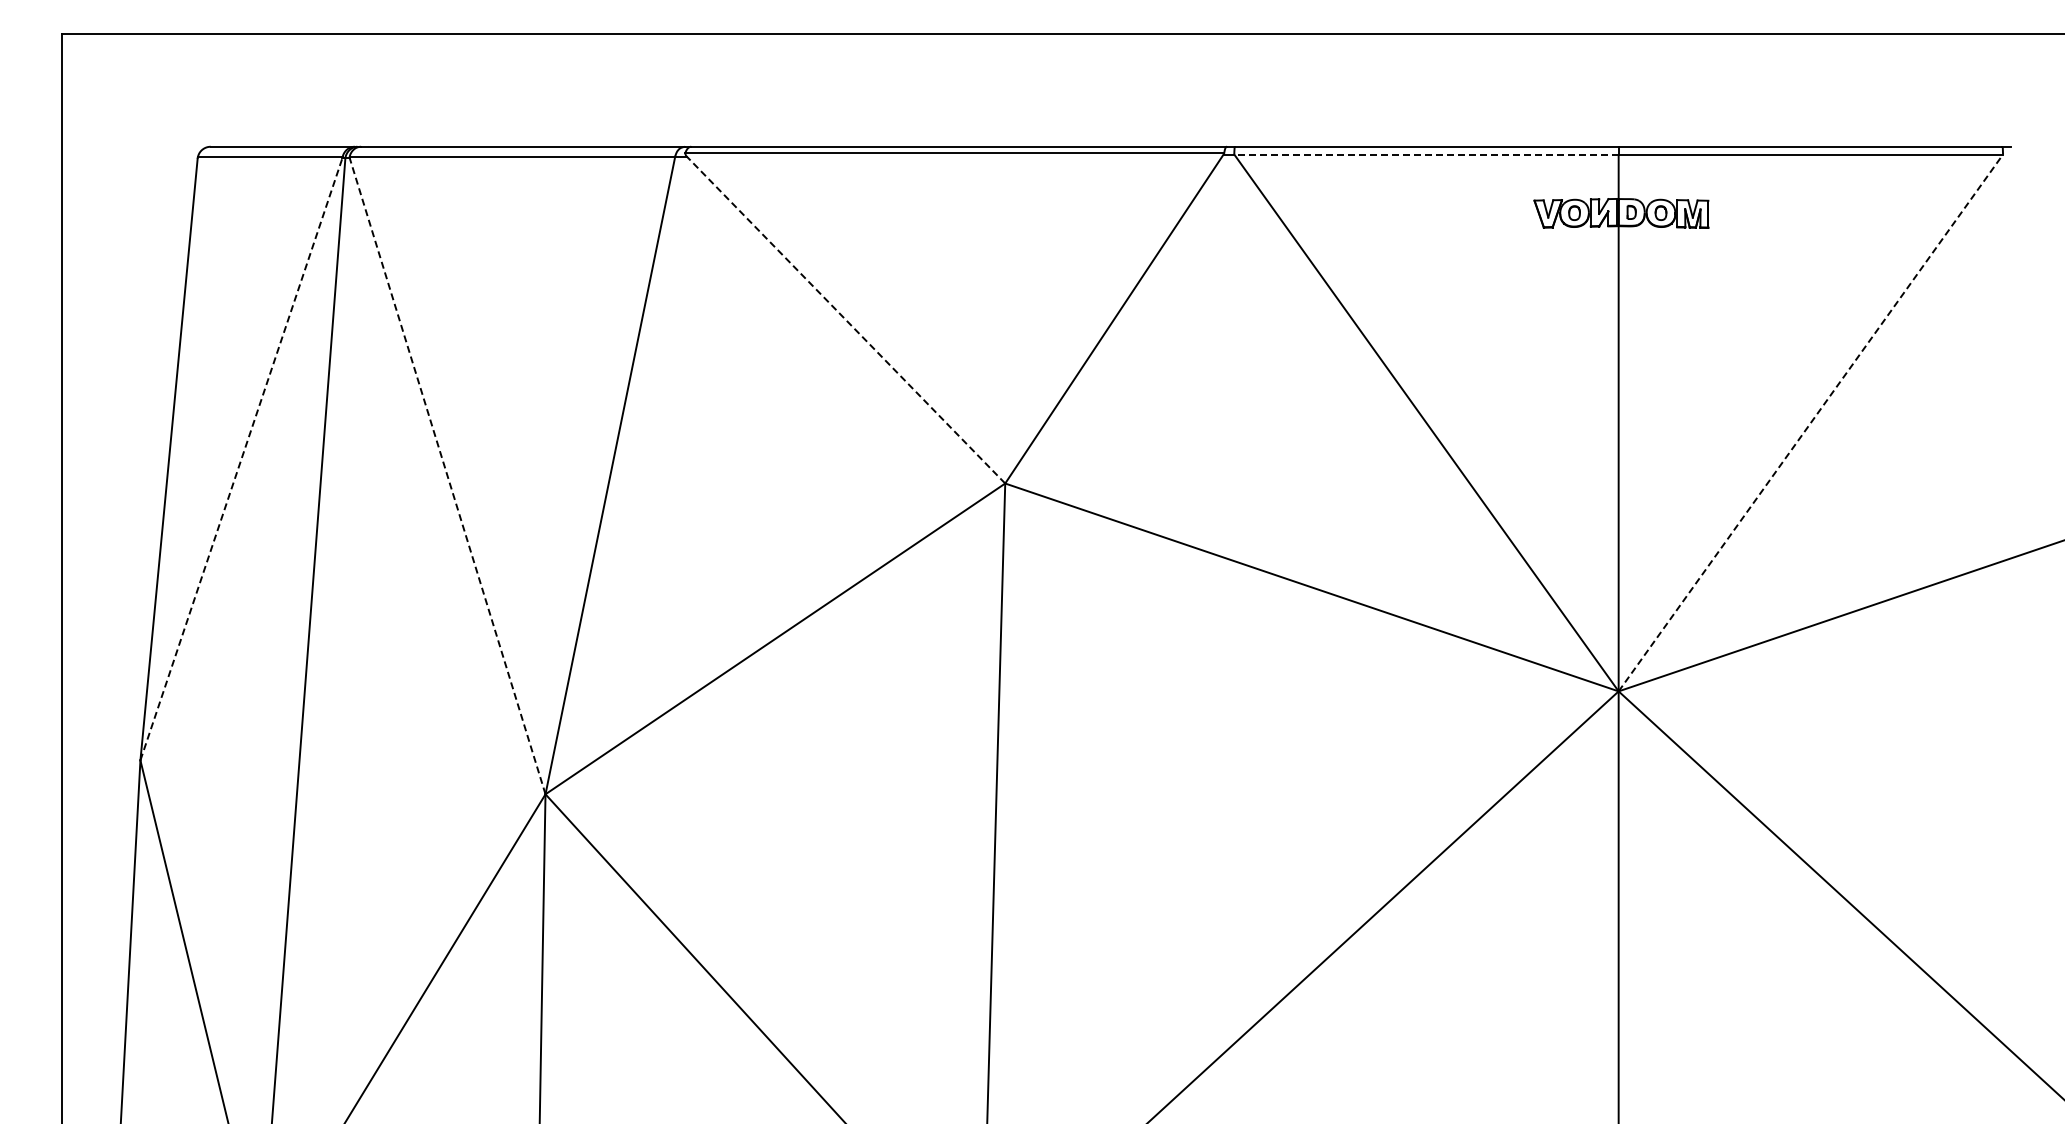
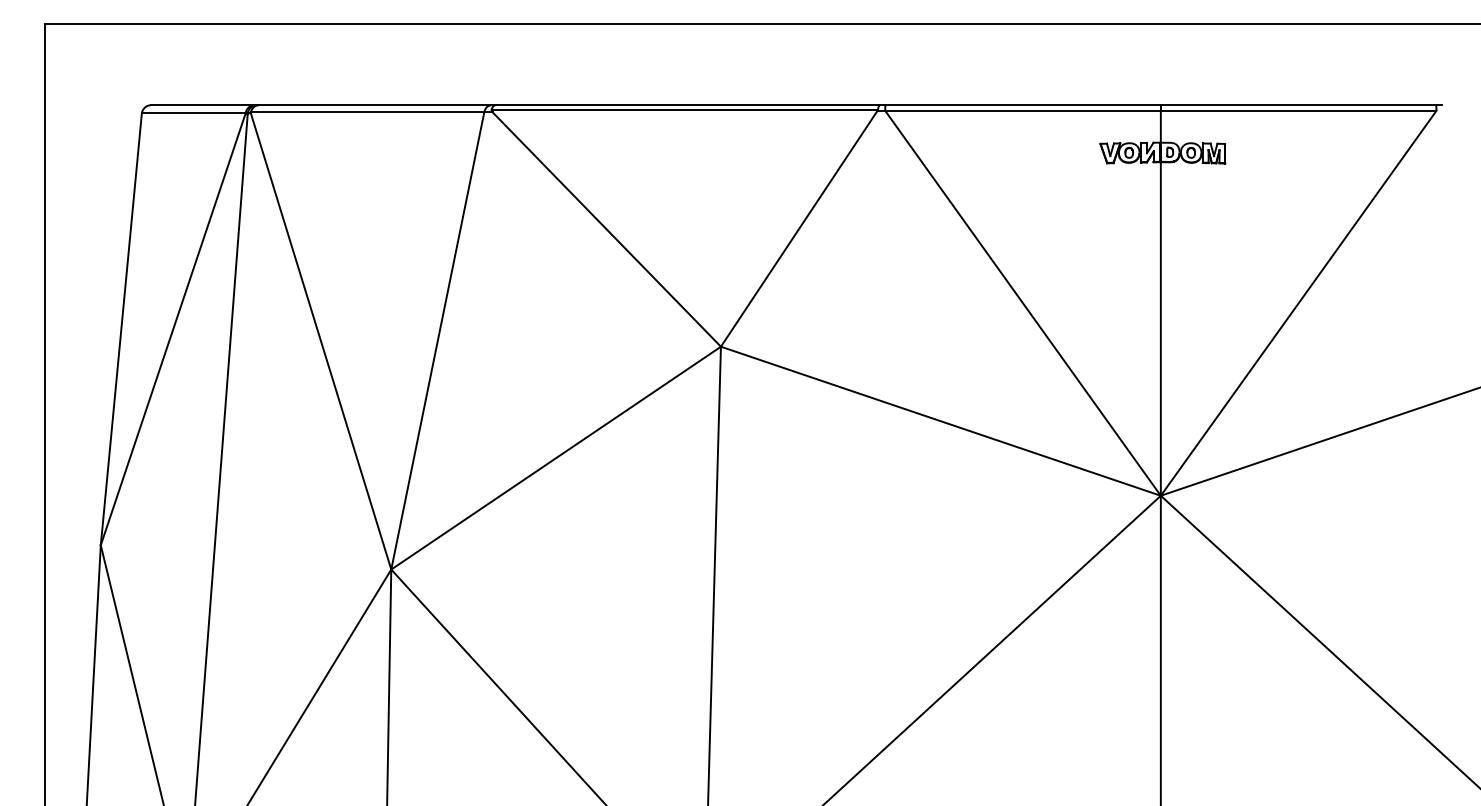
line: (1425, 154) -> (1022, 110), dashed -> solid
line: (845, 319) -> (606, 229), dashed -> solid
line: (1811, 422) -> (1299, 302), dashed -> solid
line: (241, 459) -> (173, 329), dashed -> solid
line: (447, 476) -> (320, 341), dashed -> solid

